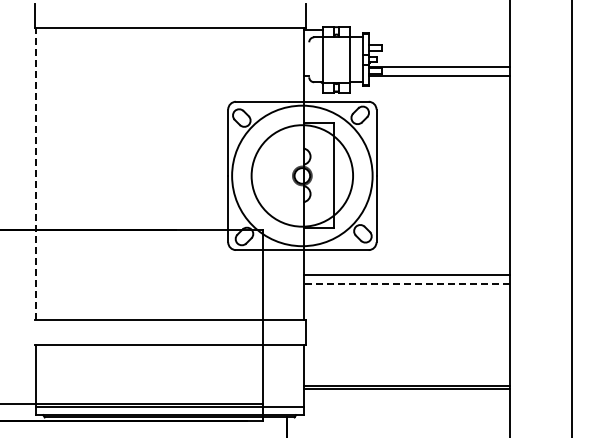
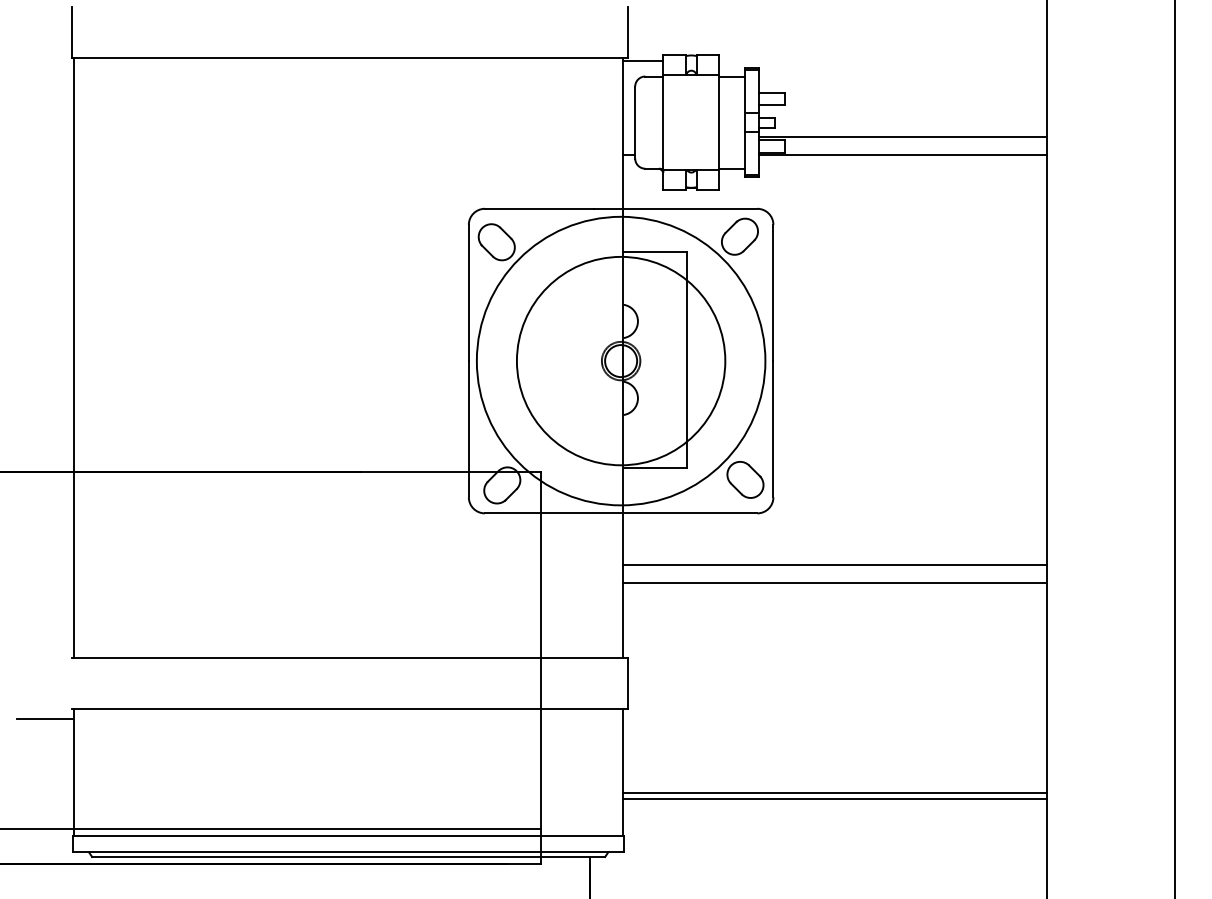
line: (309, 59) -> (635, 121), added
line: (35, 173) -> (73, 356), dashed -> solid
line: (406, 283) -> (834, 581), dashed -> solid
line: (21, 350) -> (44, 719), added

